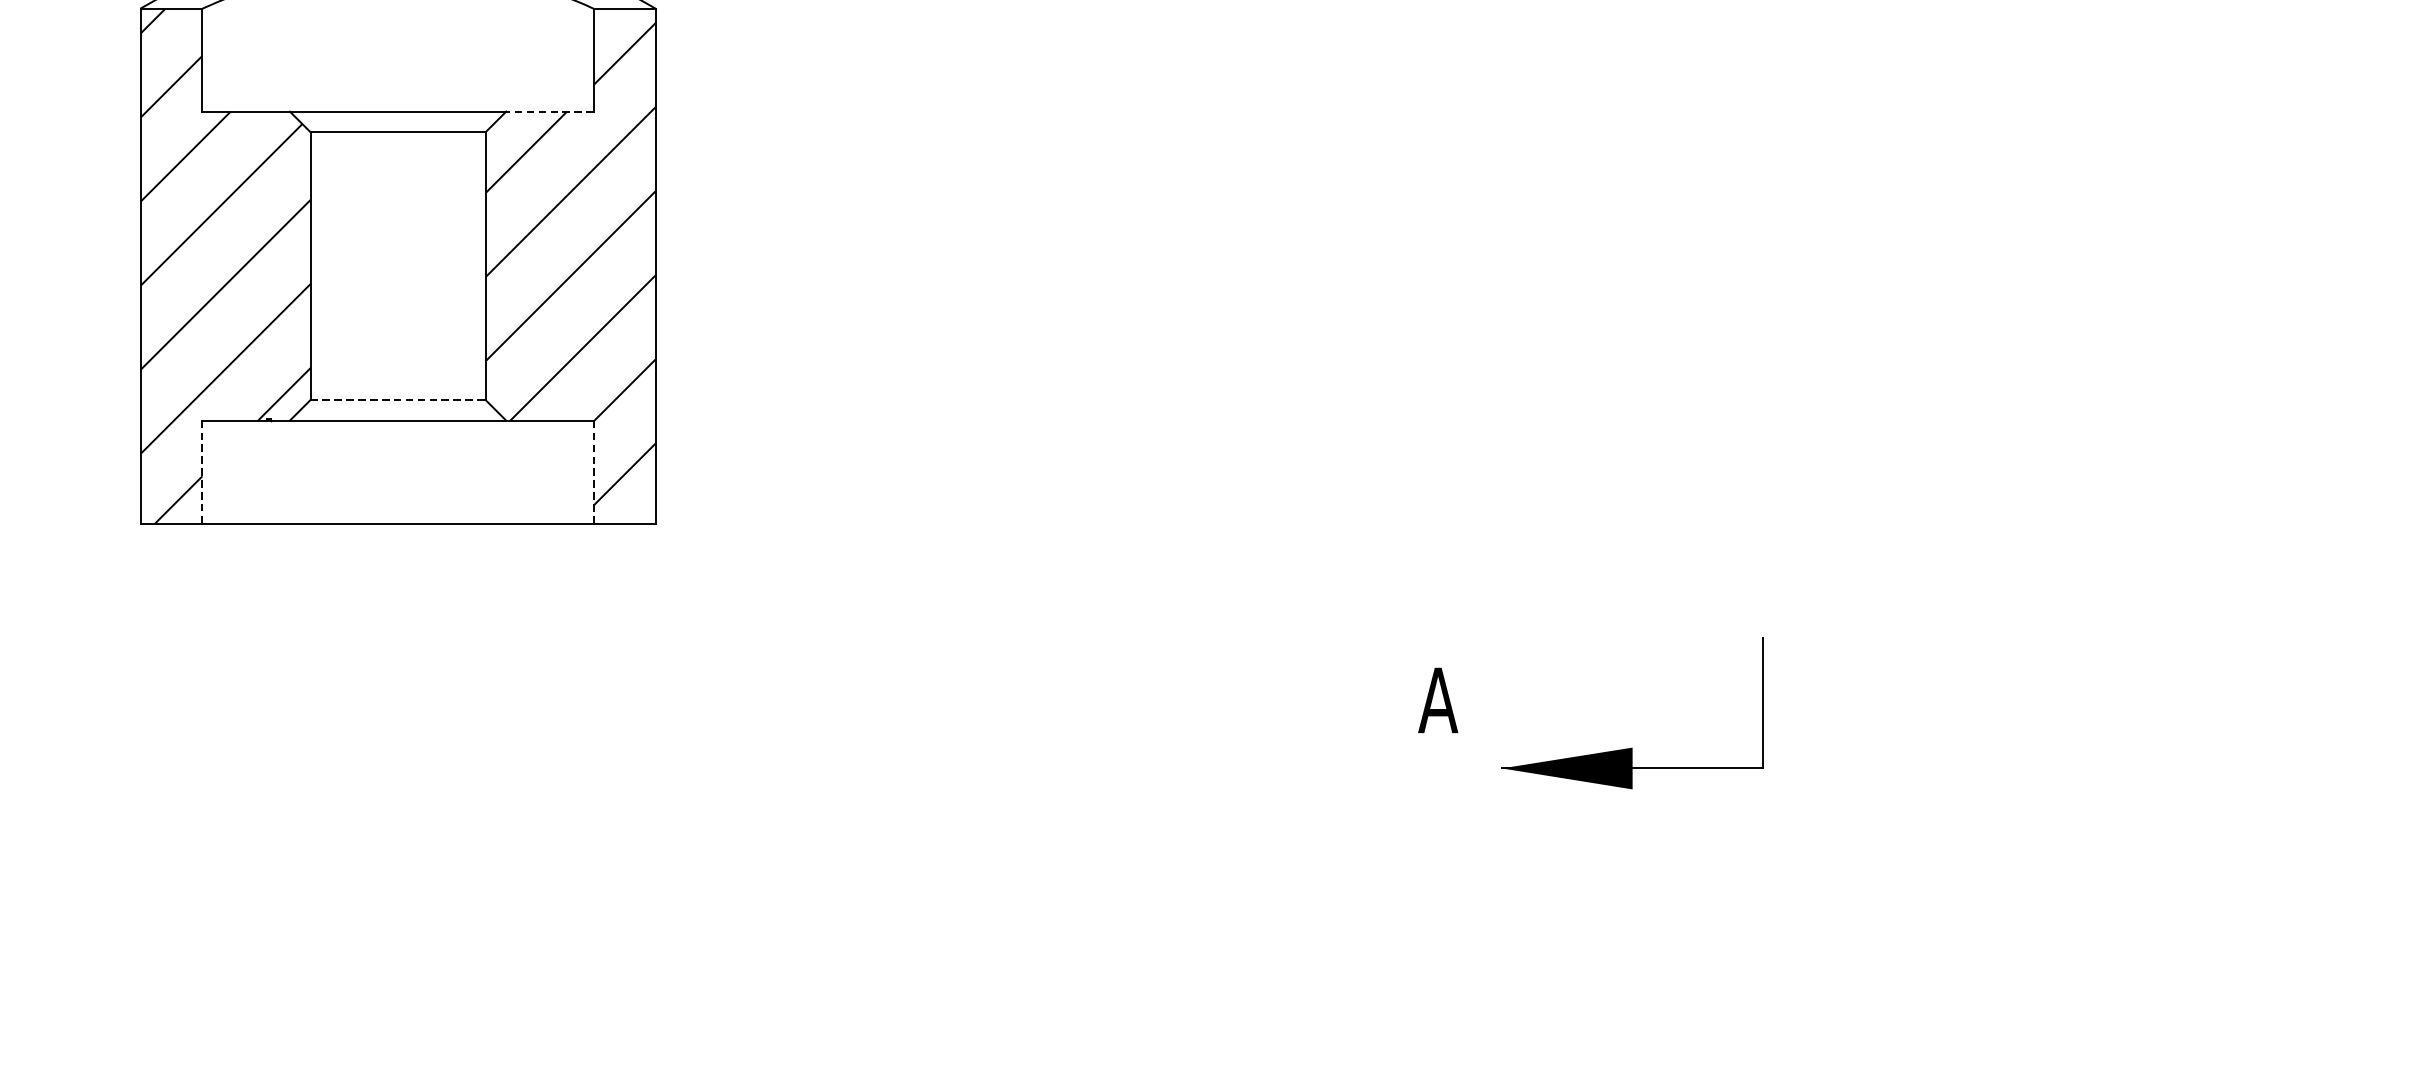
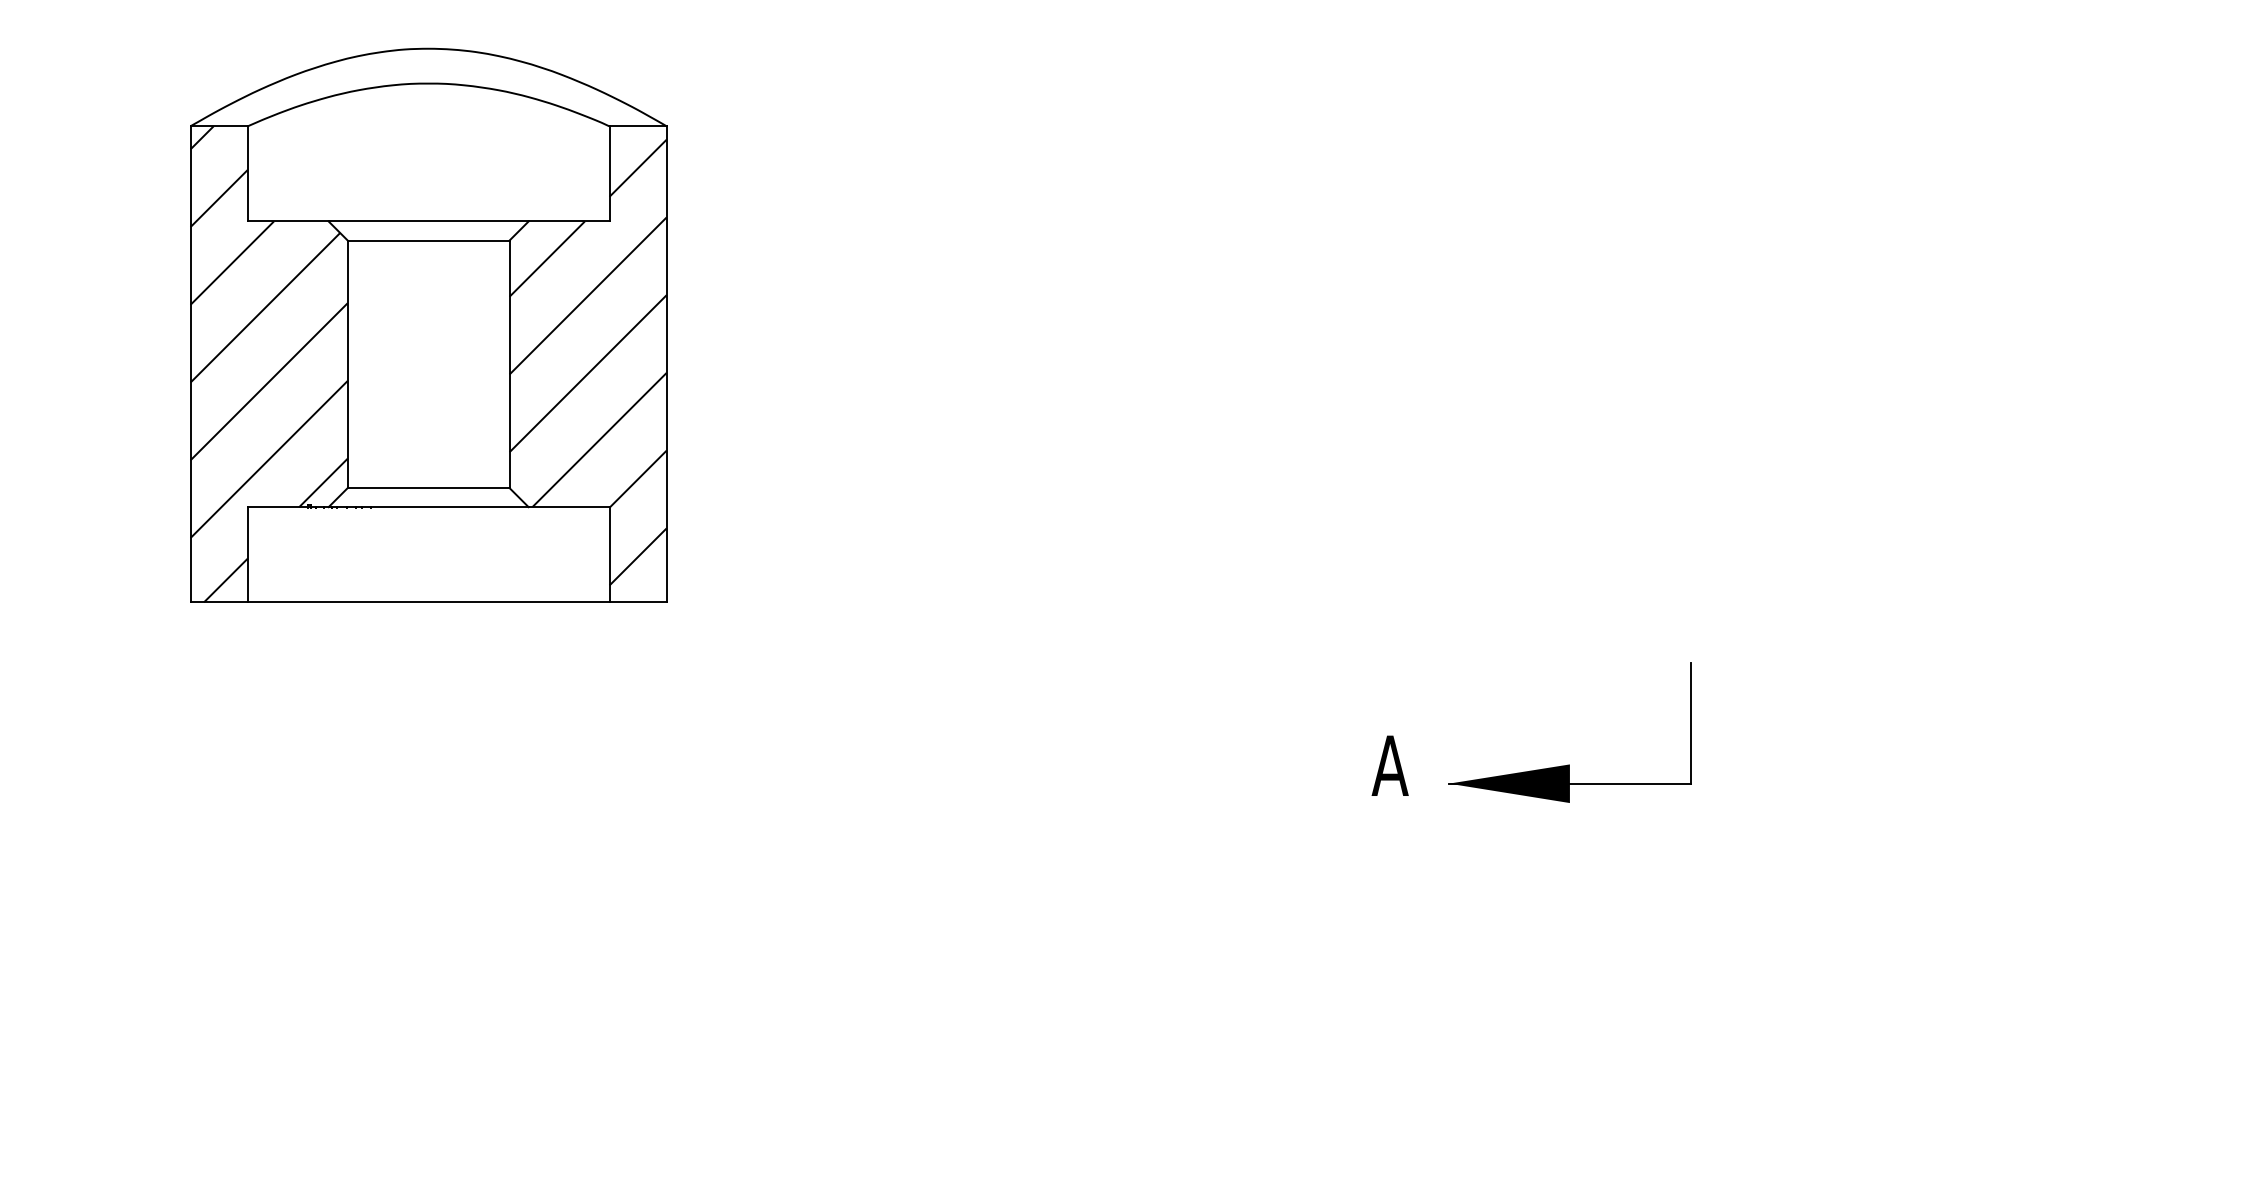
line: (549, 111) -> (568, 221), dashed -> solid
line: (397, 400) -> (428, 488), dashed -> solid
line: (202, 471) -> (247, 554), dashed -> solid
line: (593, 471) -> (609, 554), dashed -> solid
part: (1632, 747) -> (1569, 764), moved

